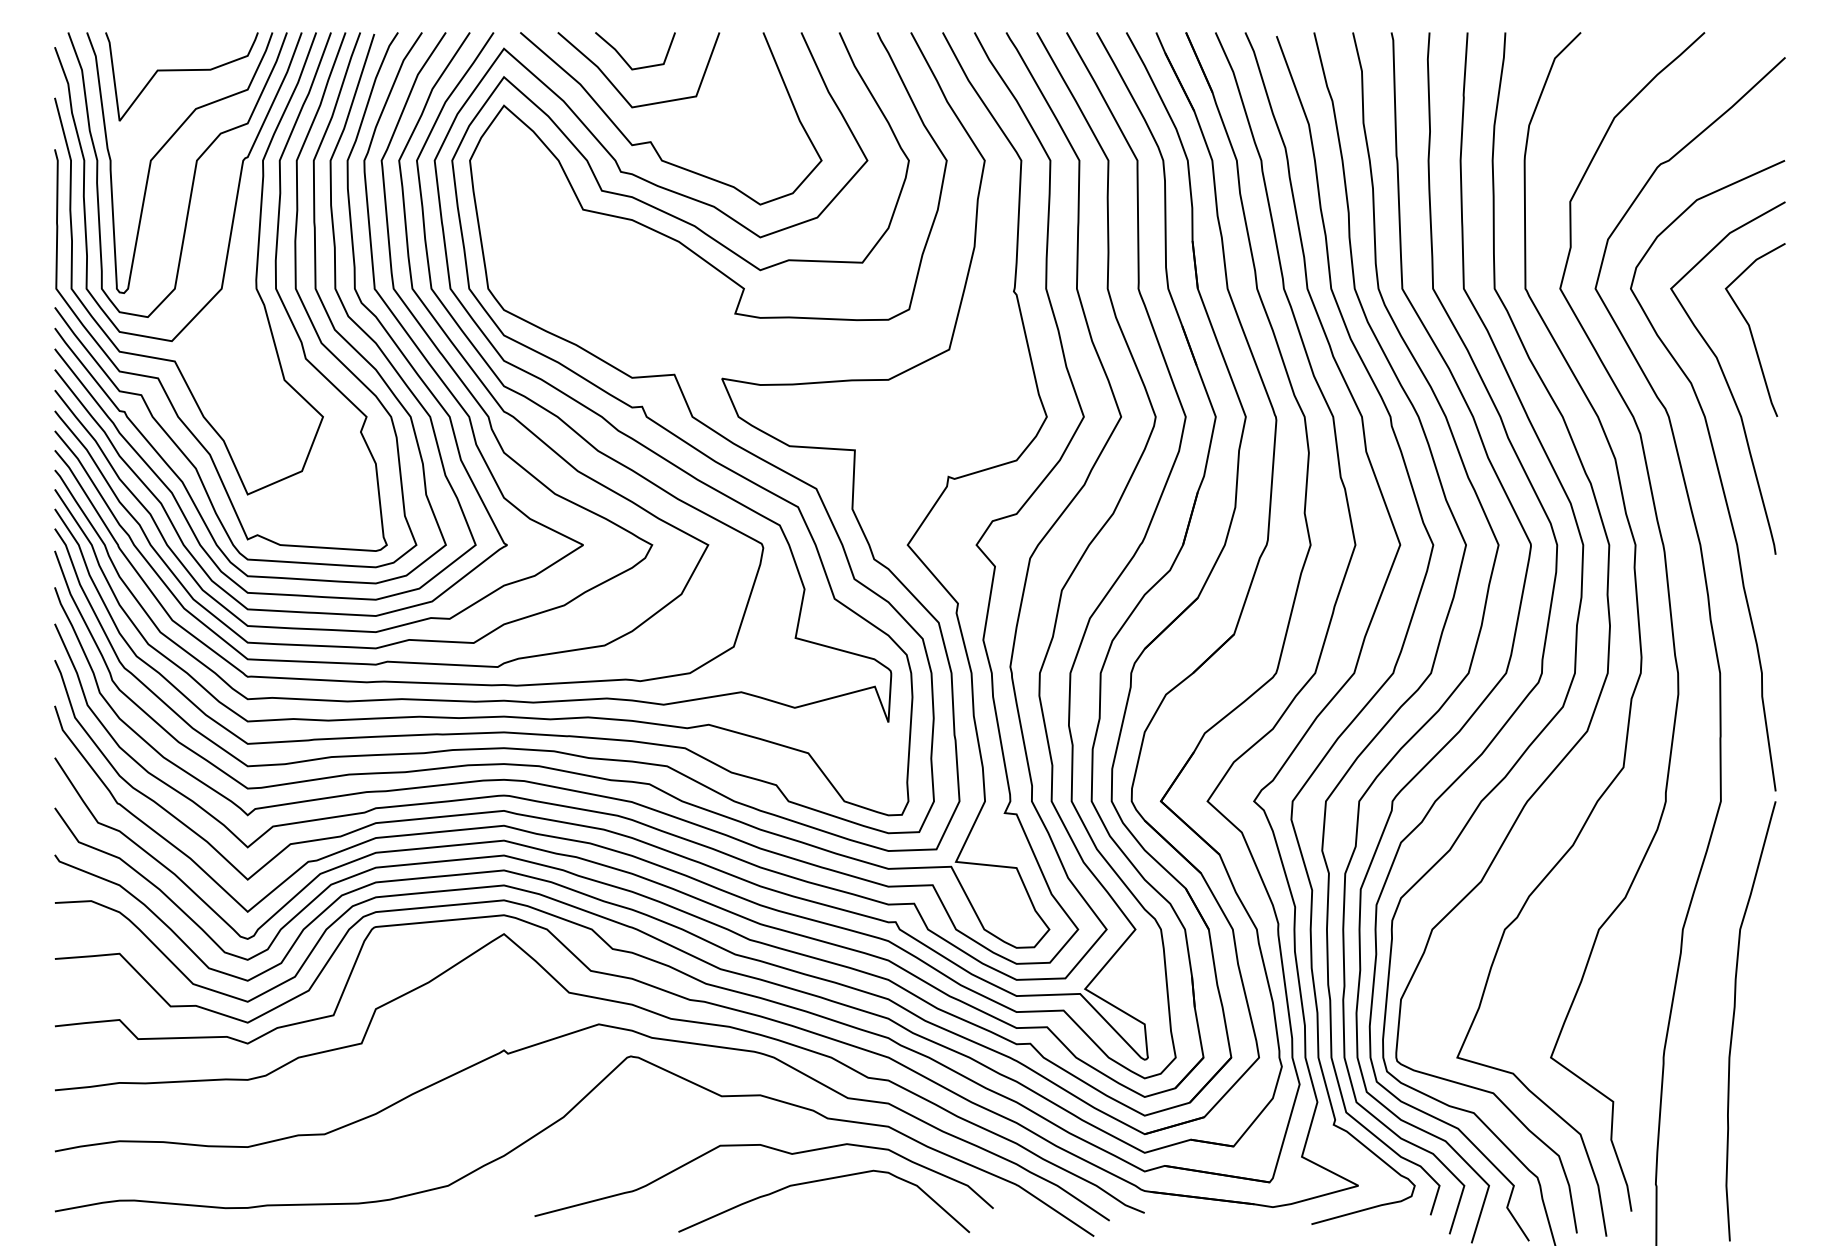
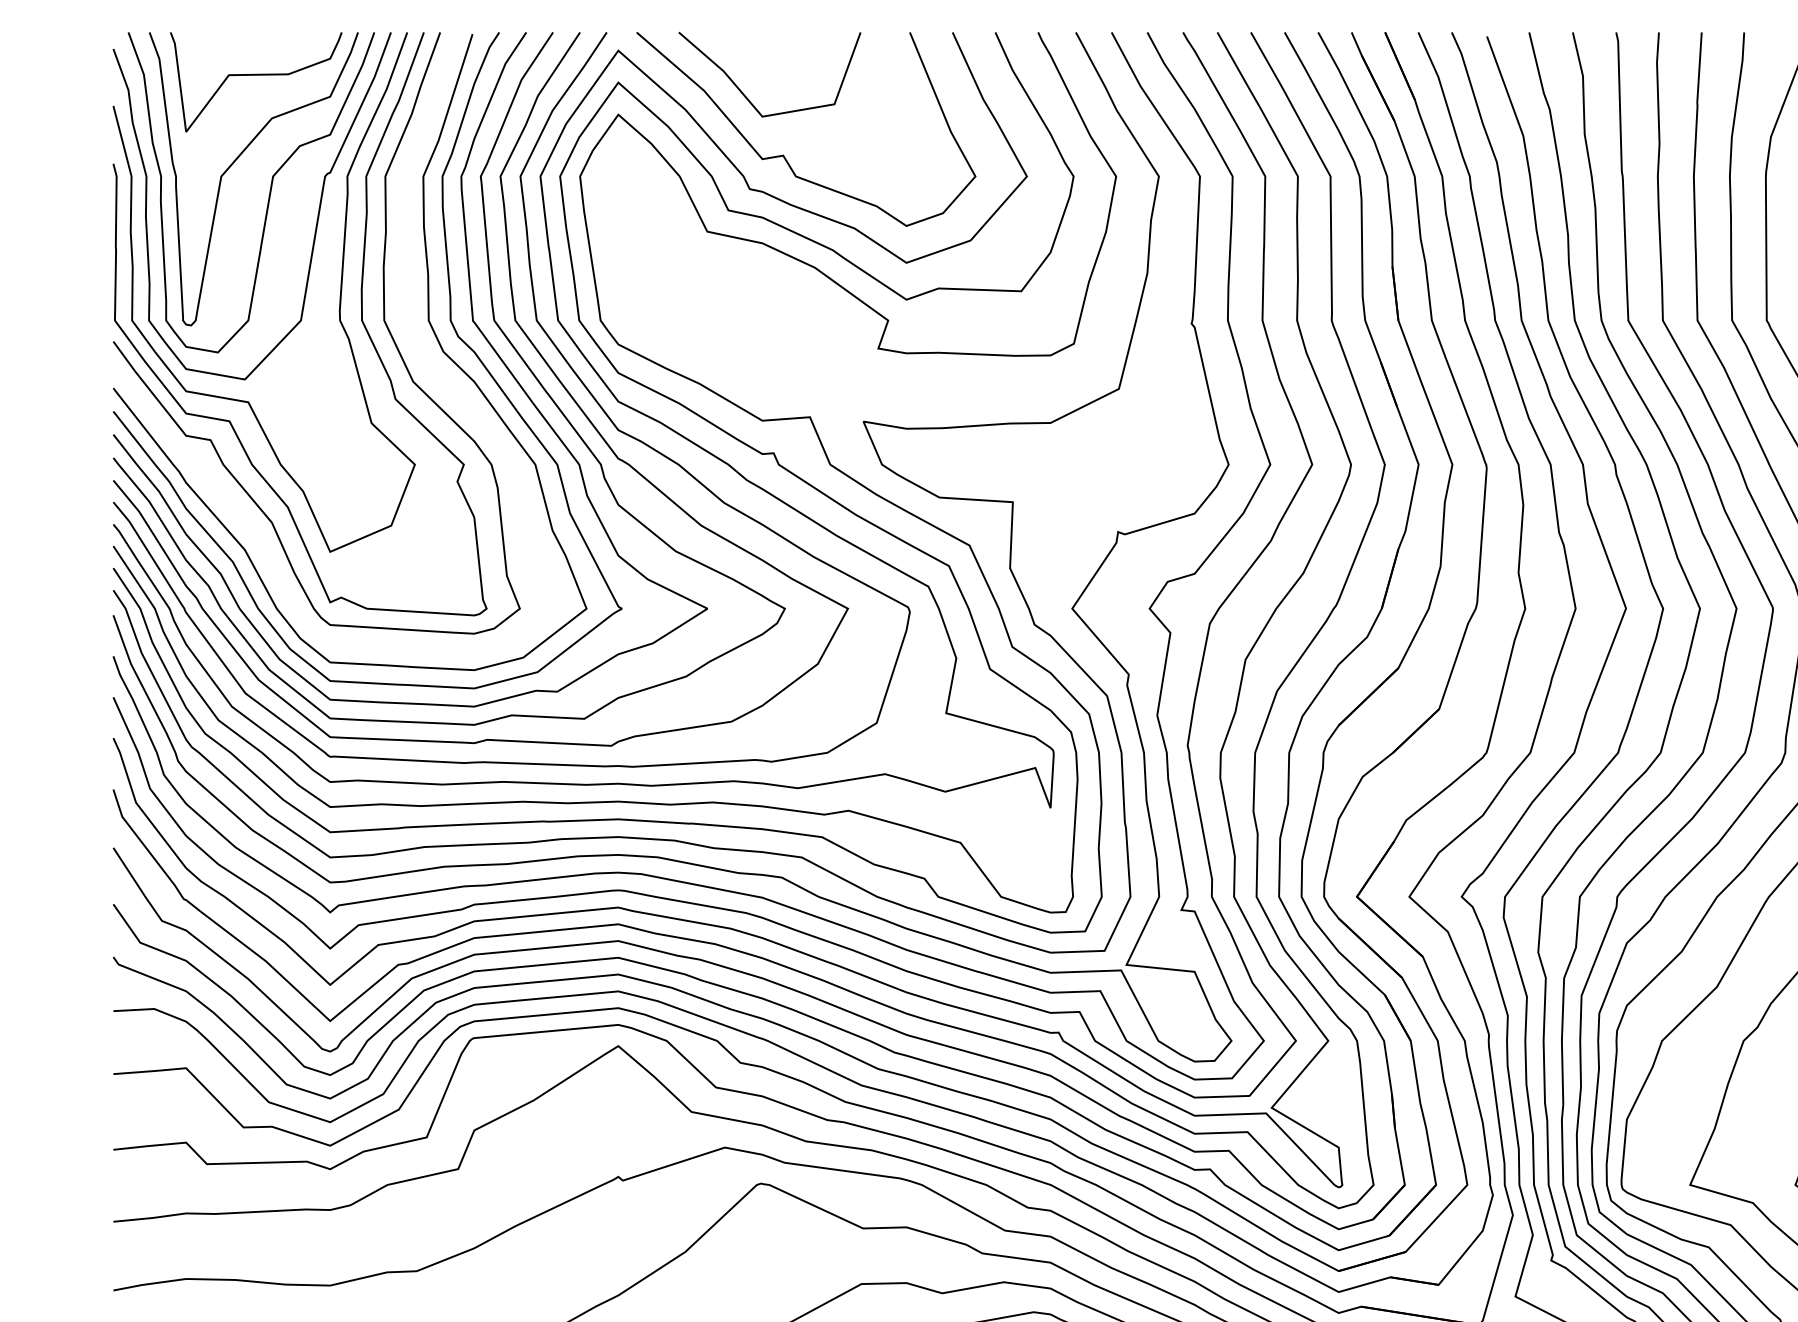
line: (624, 58) -> (753, 61), removed
curve: (314, 289) -> (405, 321), removed

